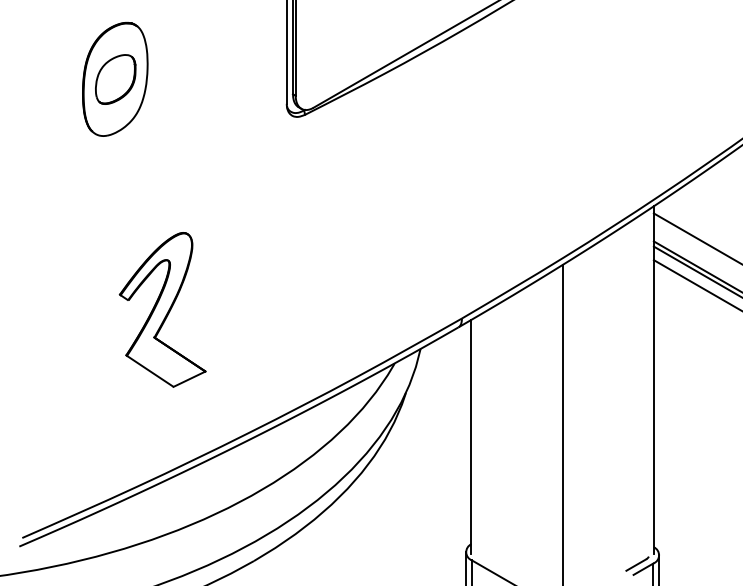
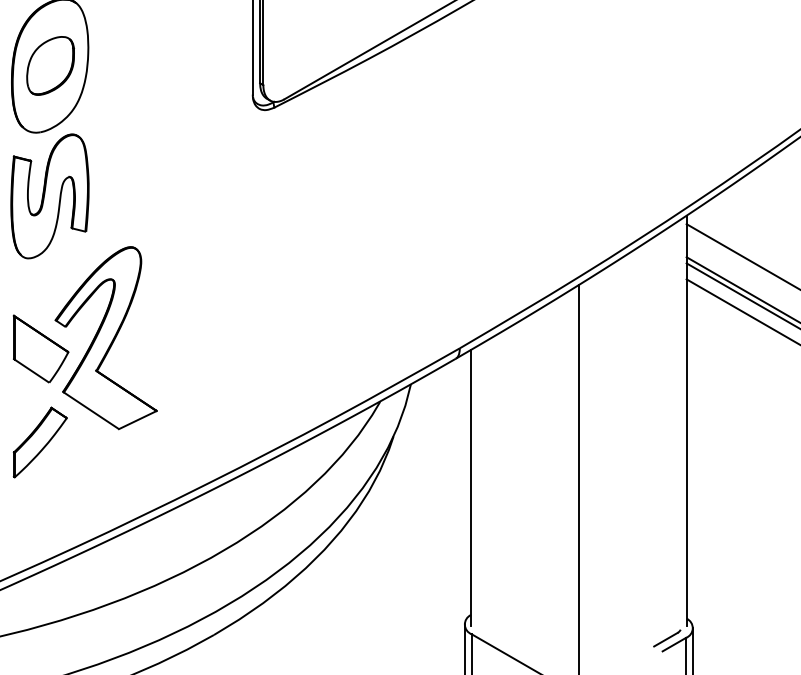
part: (114, 189) -> (49, 195), added
part: (107, 318) -> (40, 348), added
part: (106, 397) -> (39, 441), added

